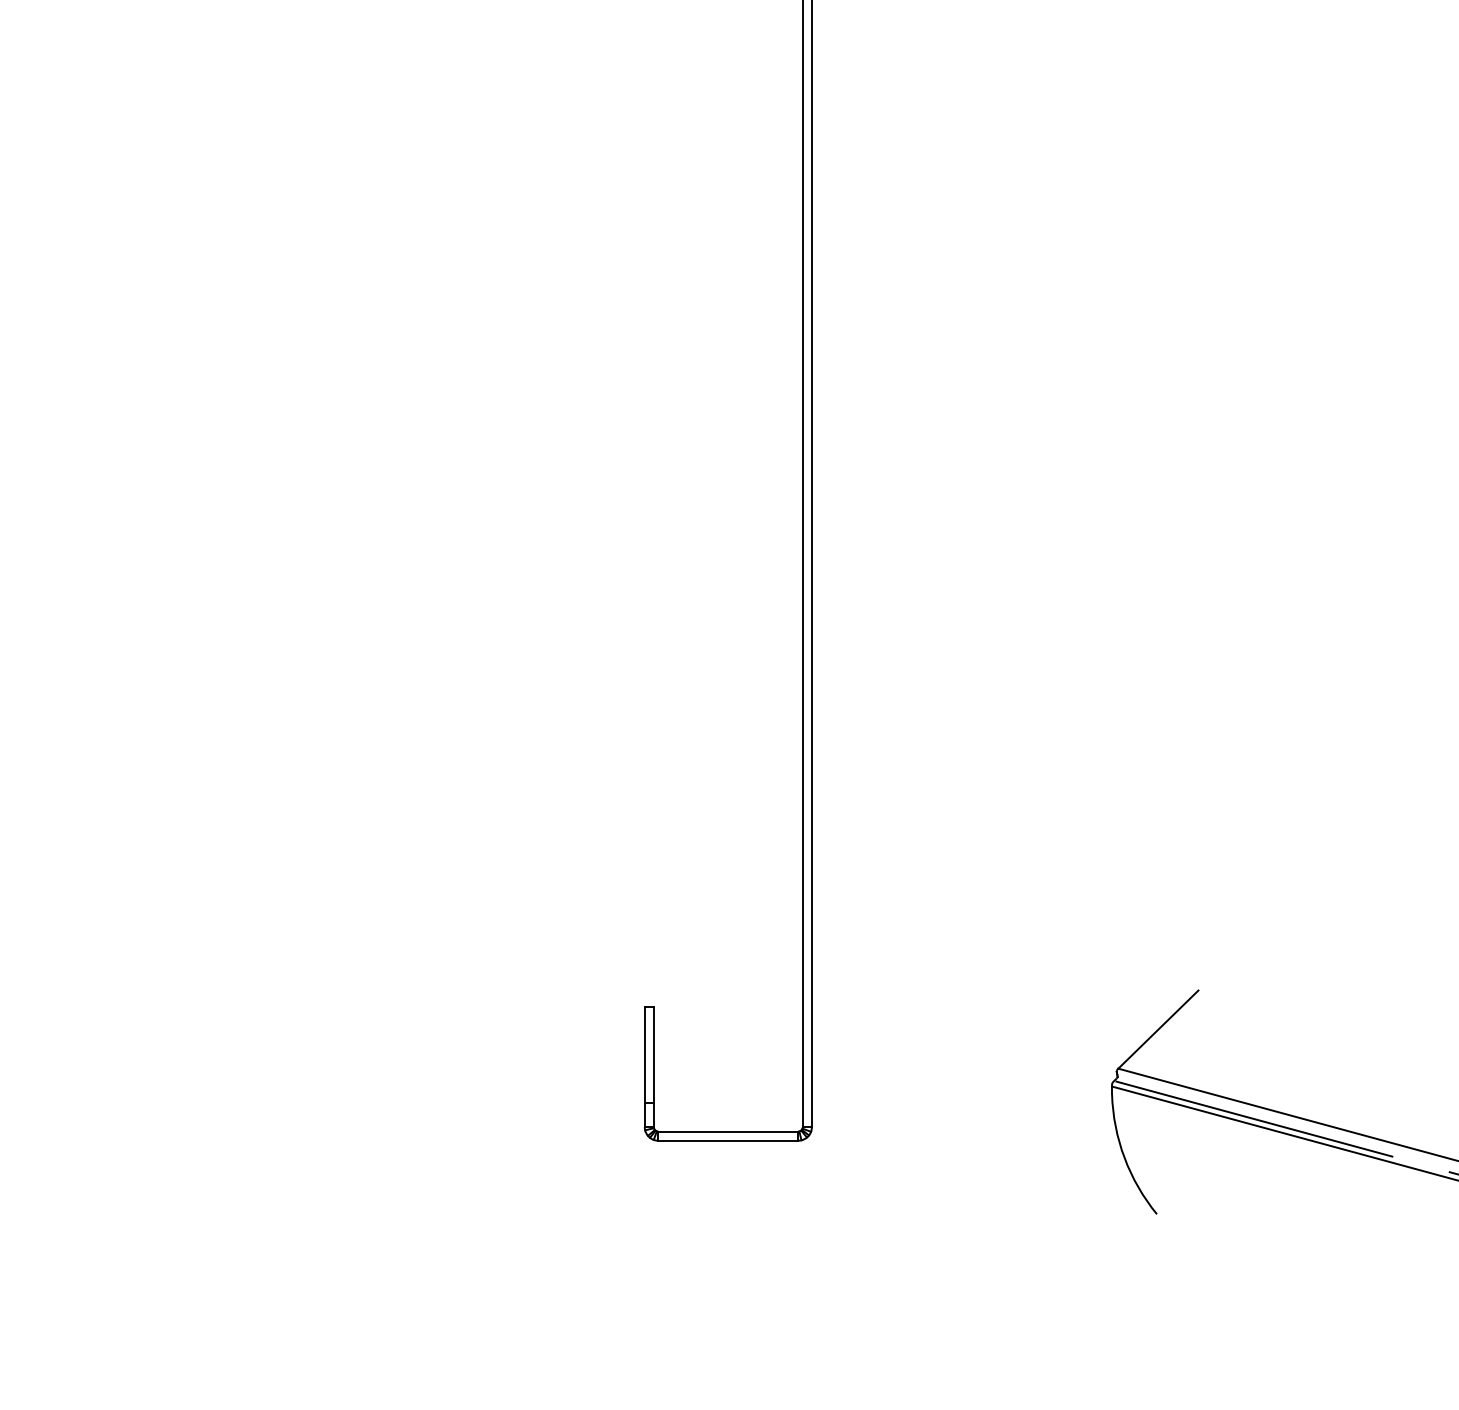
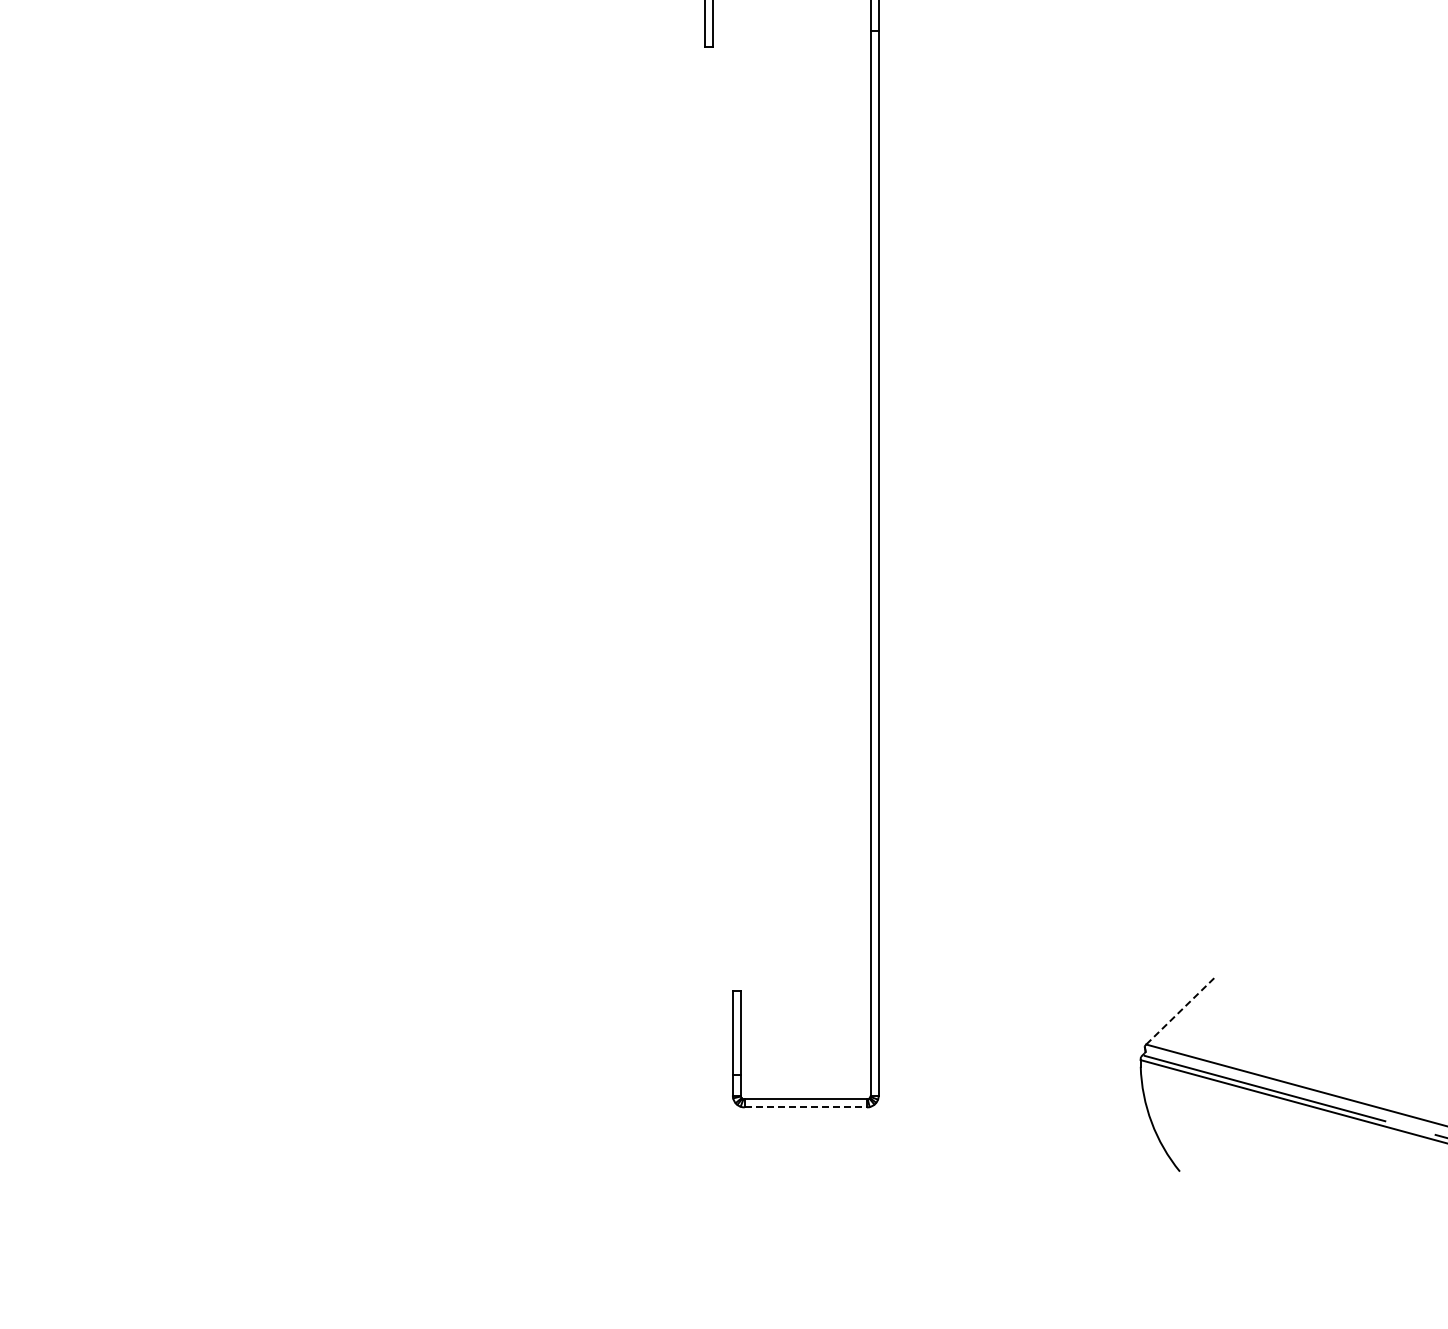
line: (1158, 1029) -> (1181, 1010), solid -> dashed
line: (729, 1140) -> (806, 1107), solid -> dashed

